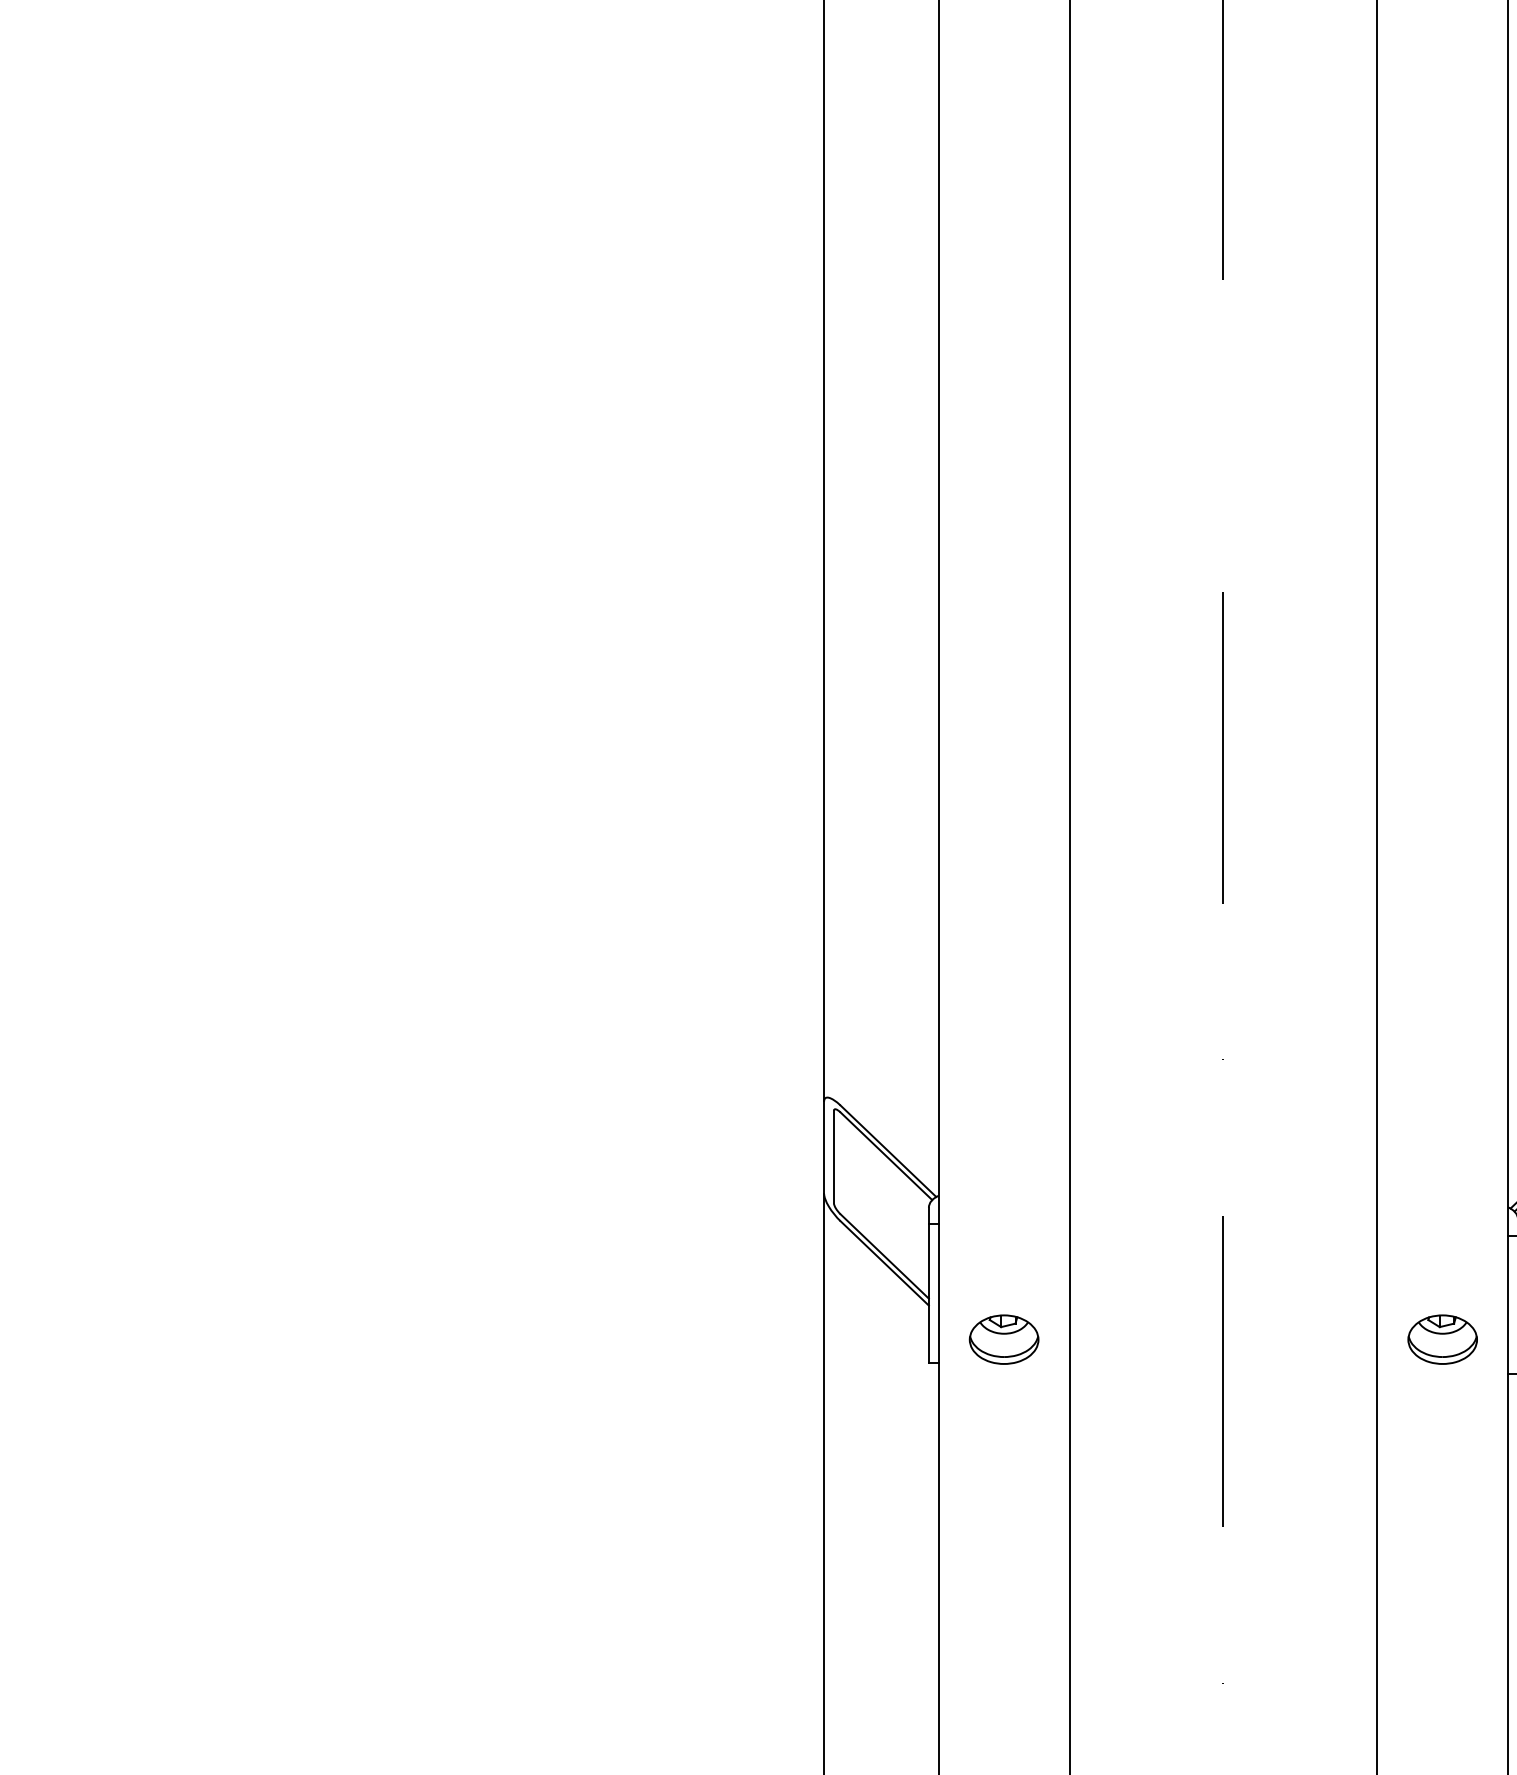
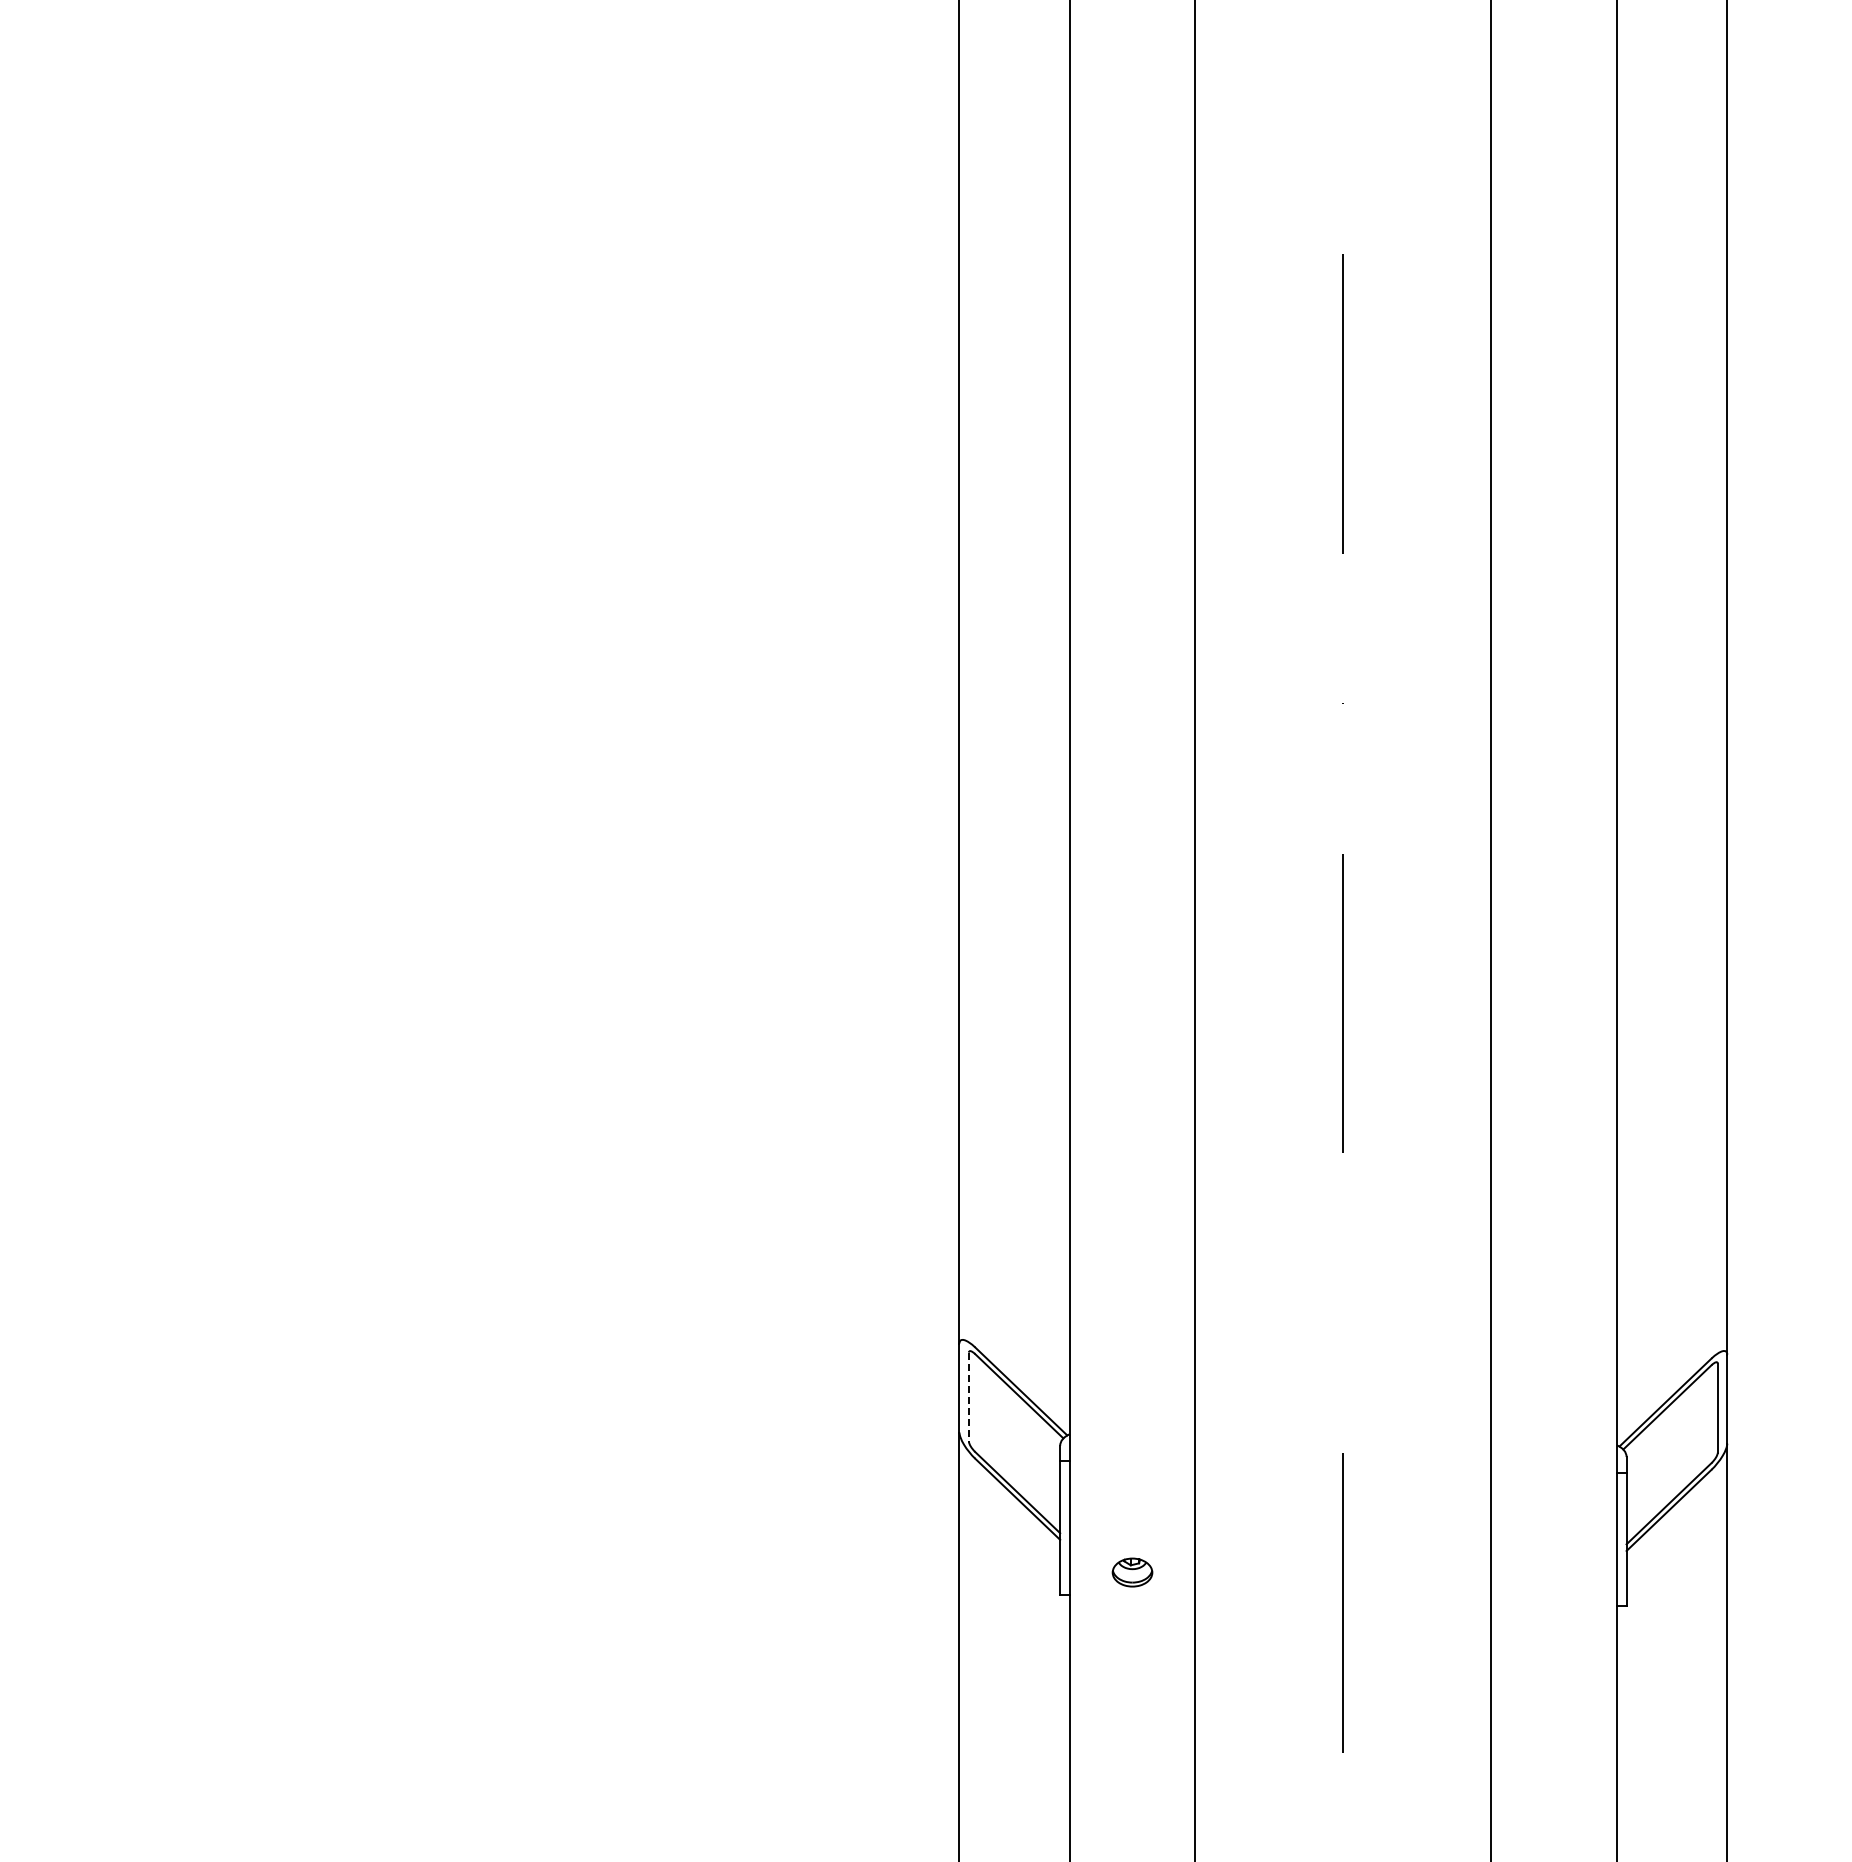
line: (833, 1157) -> (968, 1397), solid -> dashed
part: (1004, 1339) -> (1132, 1572), size x0.6
part: (1443, 1339) -> (1554, 1572), removed

